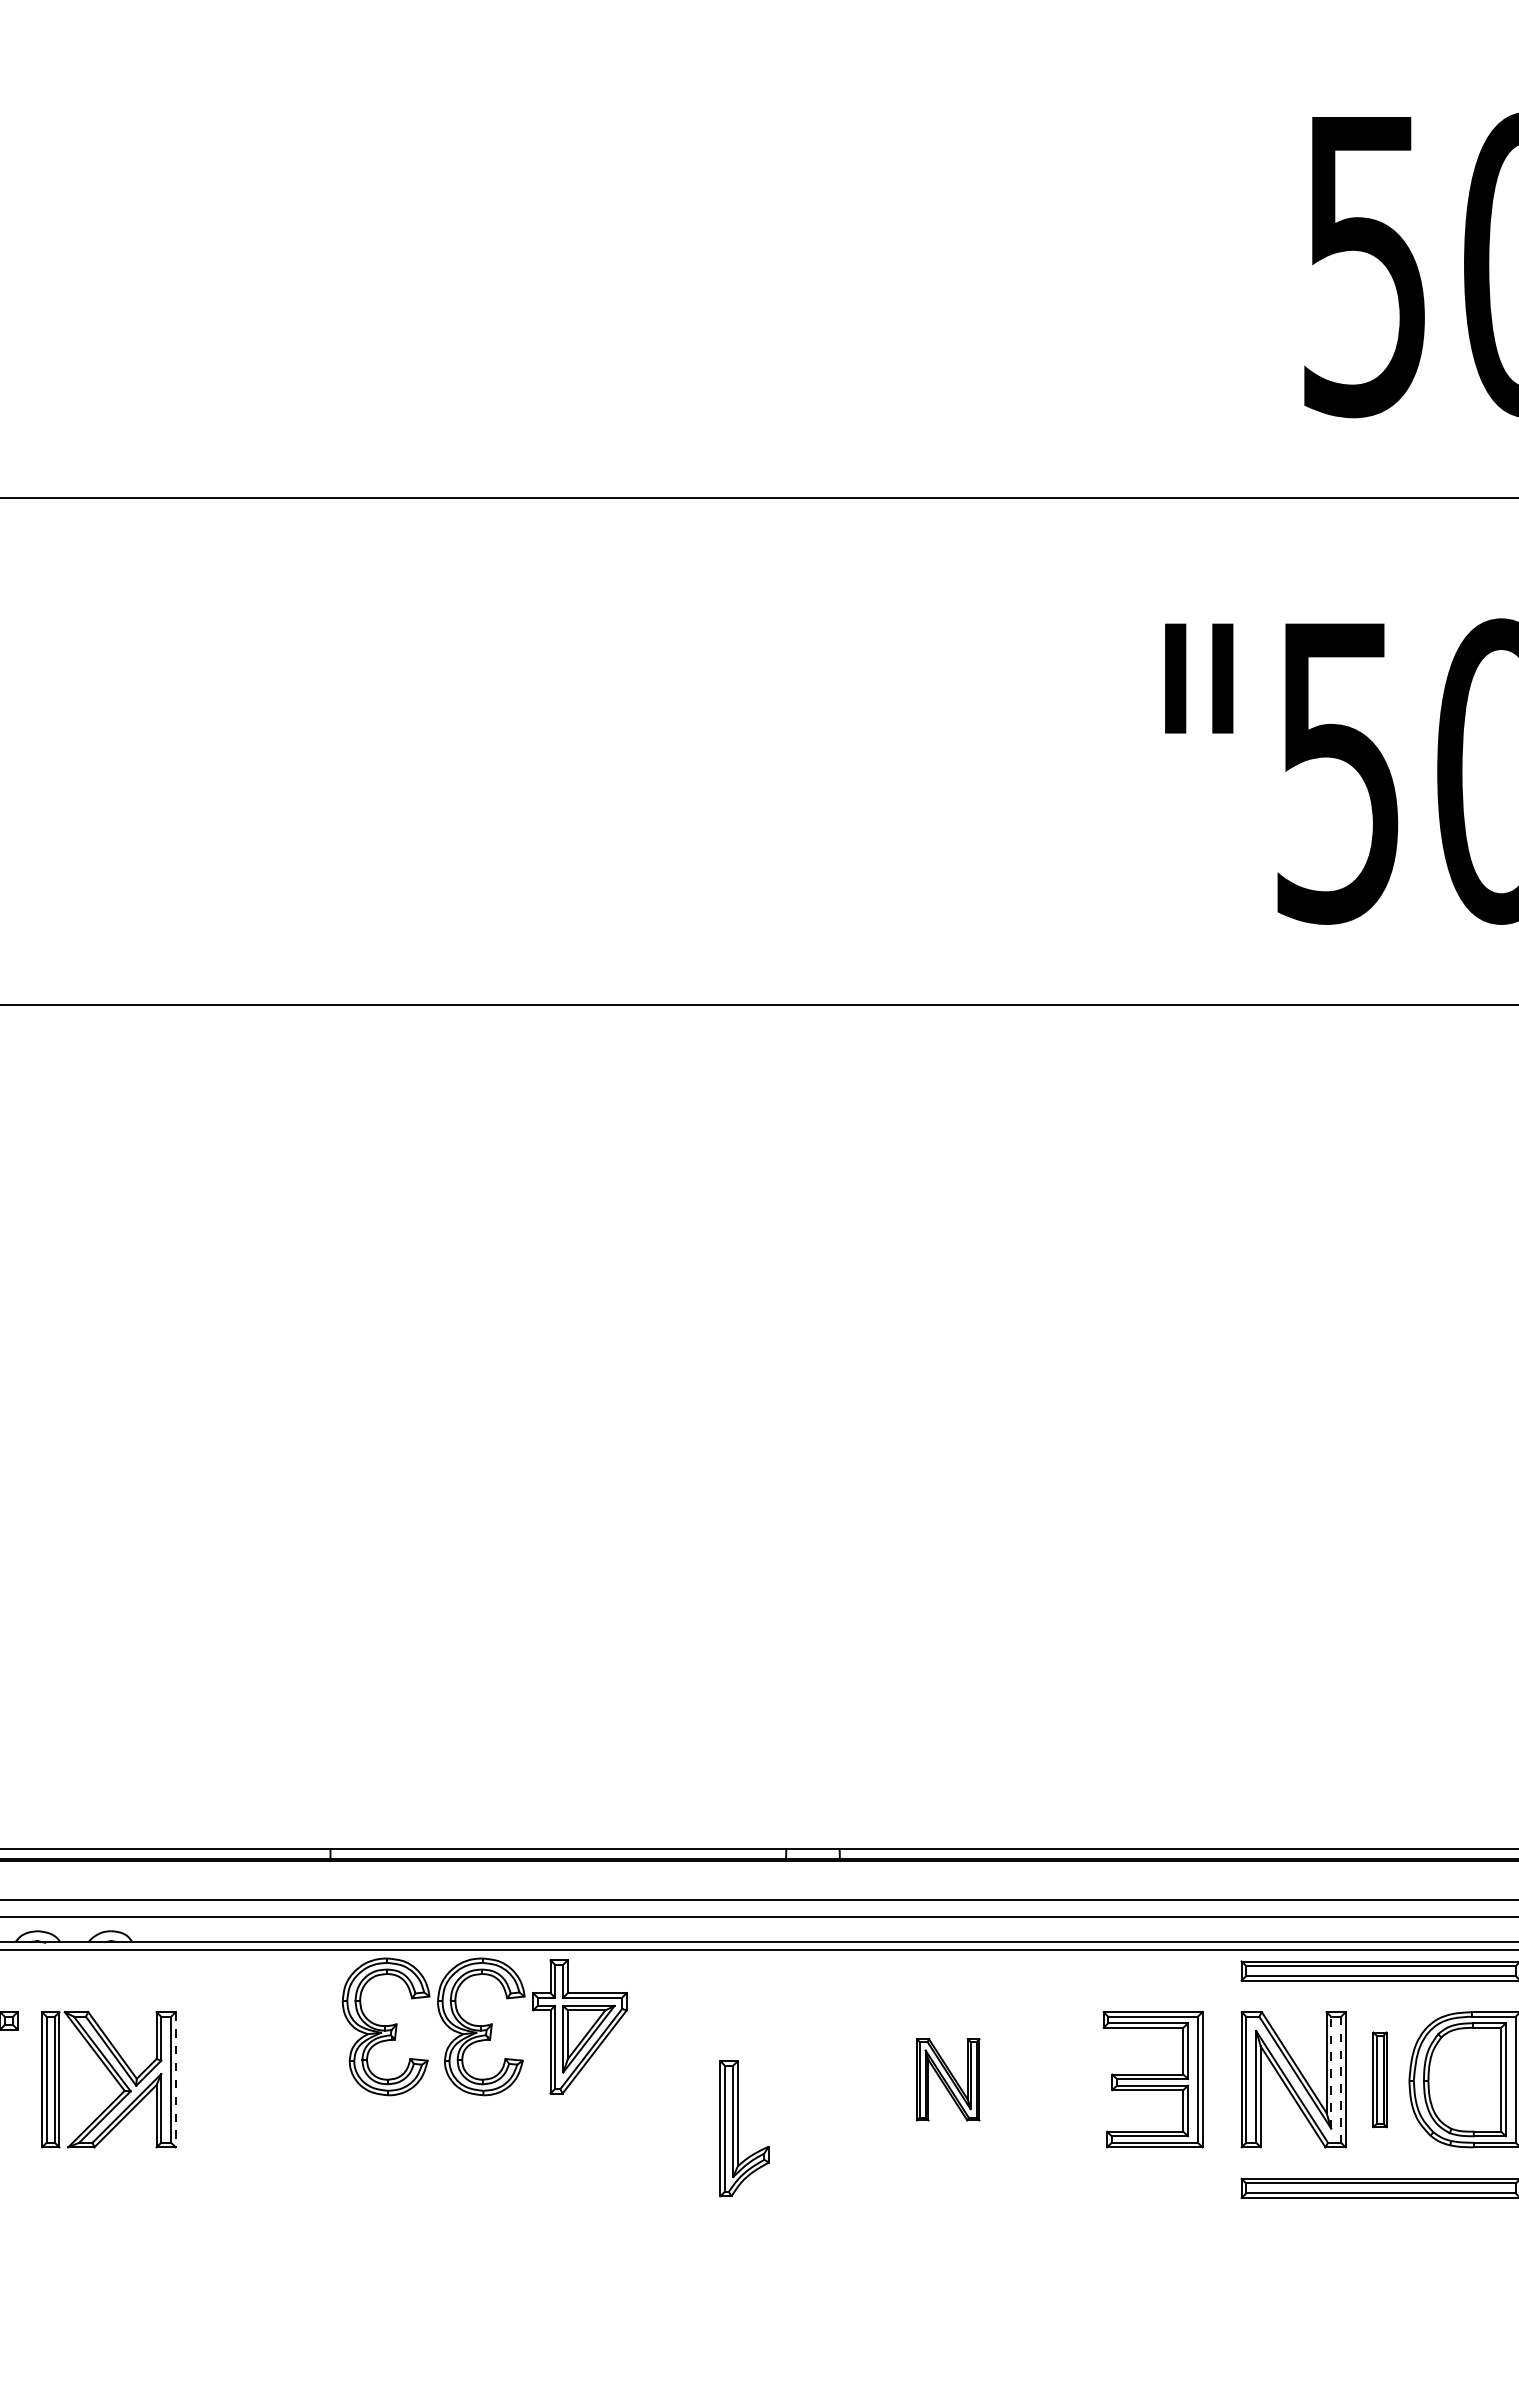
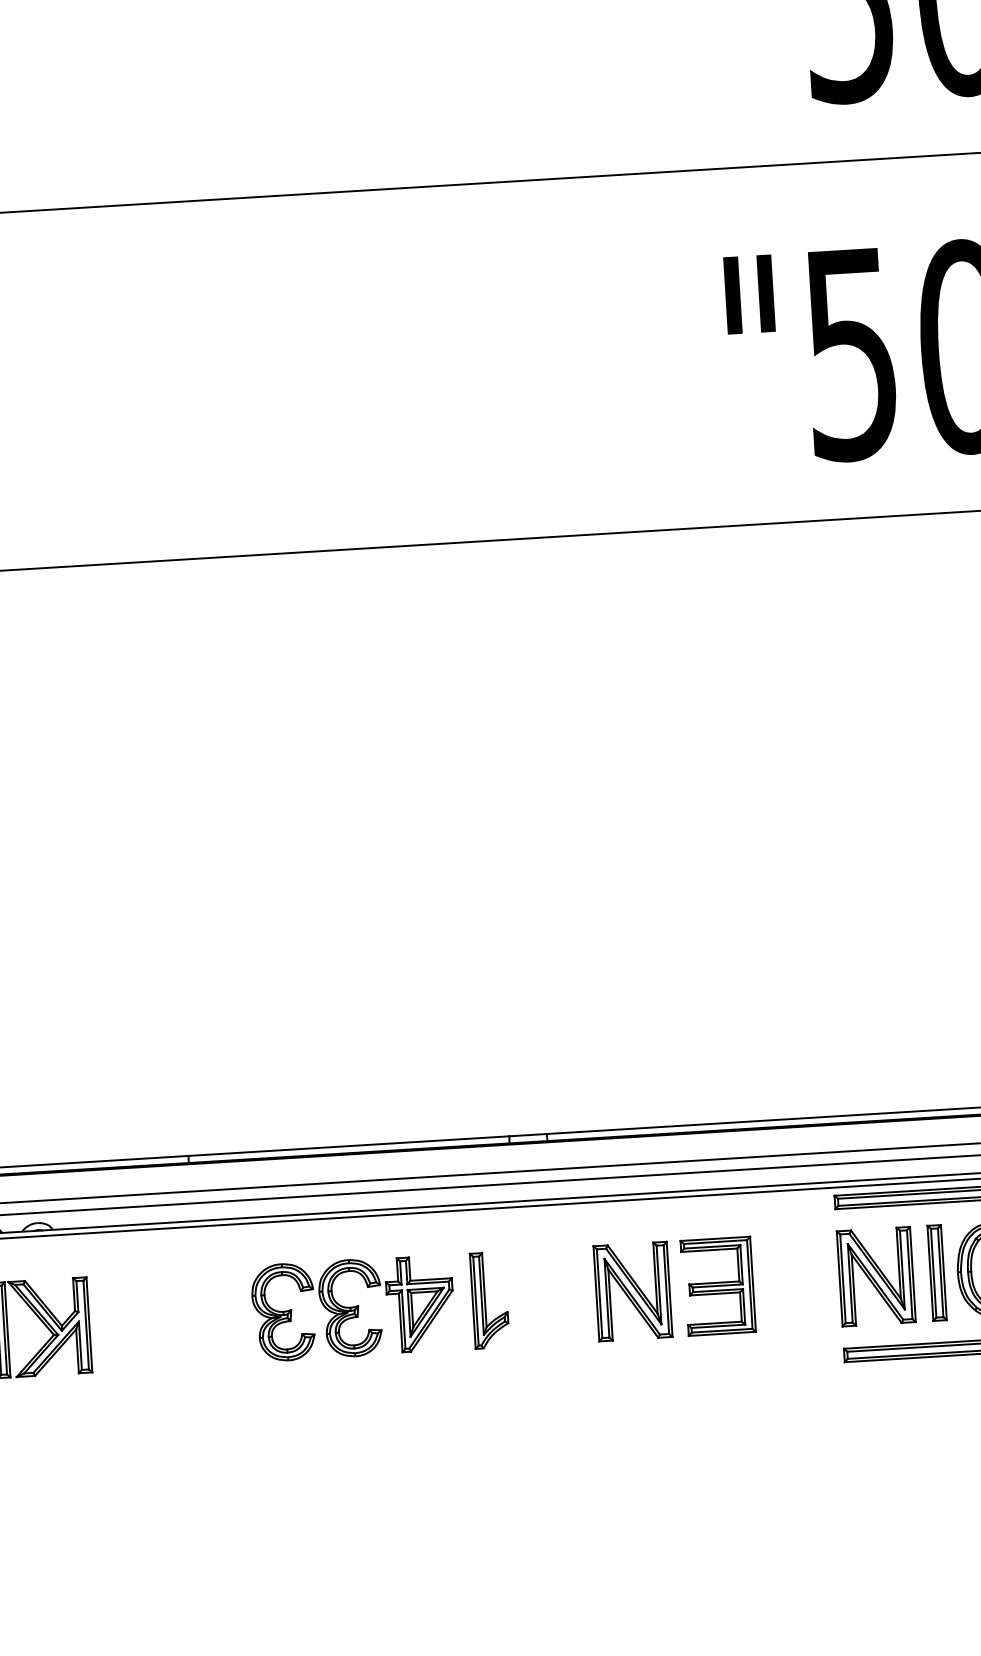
part: (484, 2026) -> (353, 1307), moved
line: (1331, 2072) -> (902, 1270), dashed -> solid
line: (175, 2079) -> (89, 1324), dashed -> solid
part: (948, 2079) -> (633, 1291), size x1.67
part: (1152, 2079) -> (717, 1286), moved
part: (1379, 2079) -> (936, 1272), size x1.43
line: (1341, 2080) -> (910, 1275), dashed -> solid
part: (744, 2128) -> (489, 1300), moved

